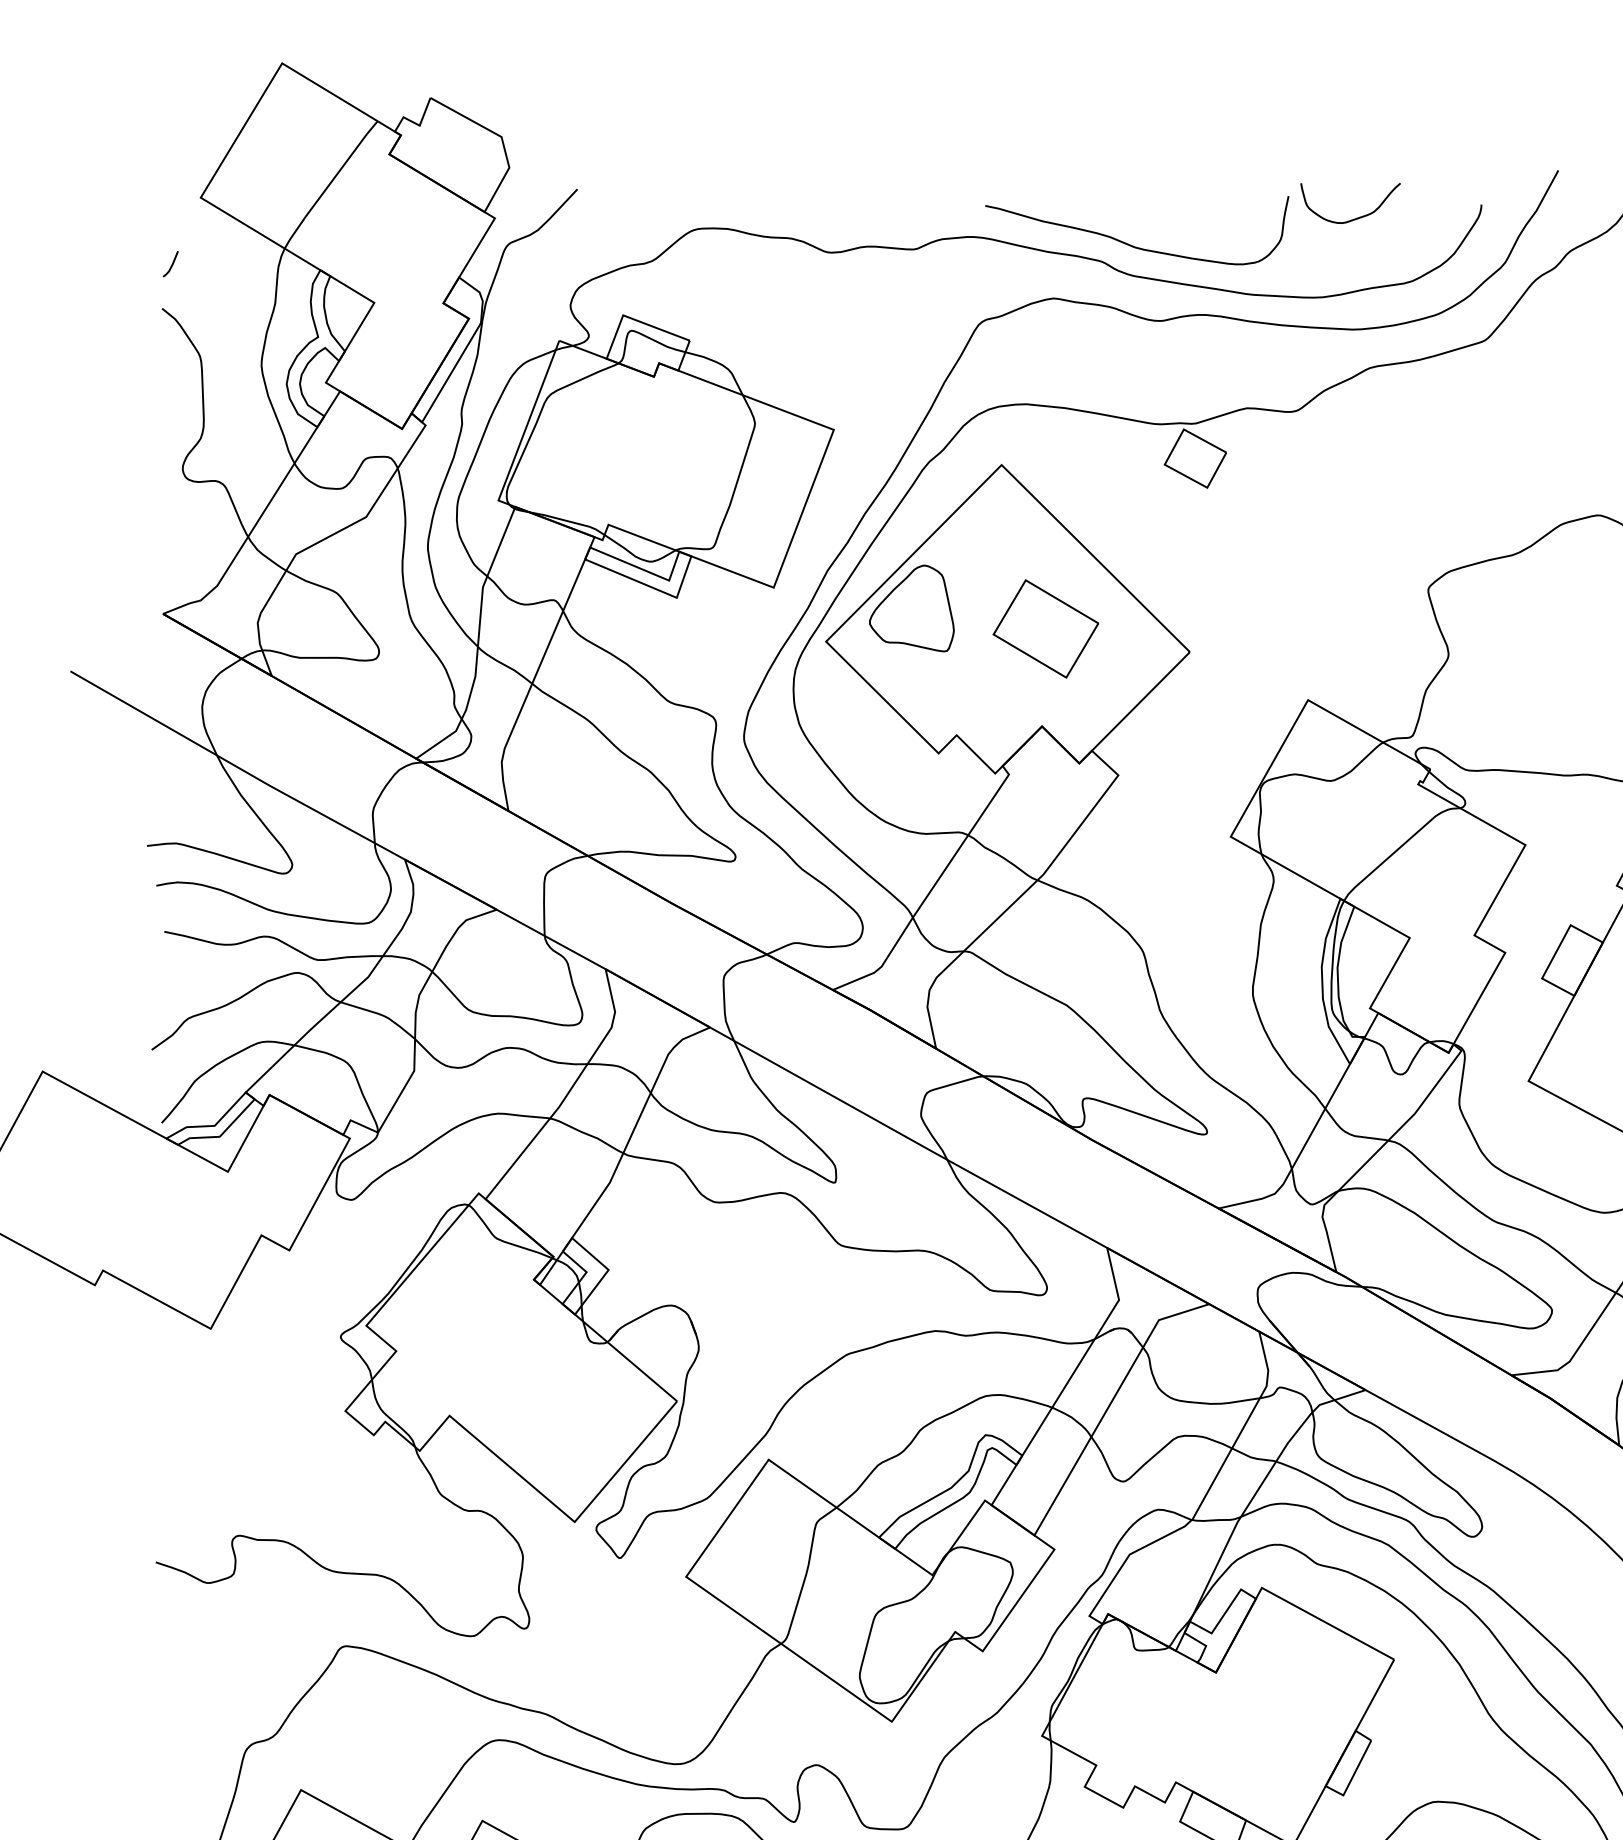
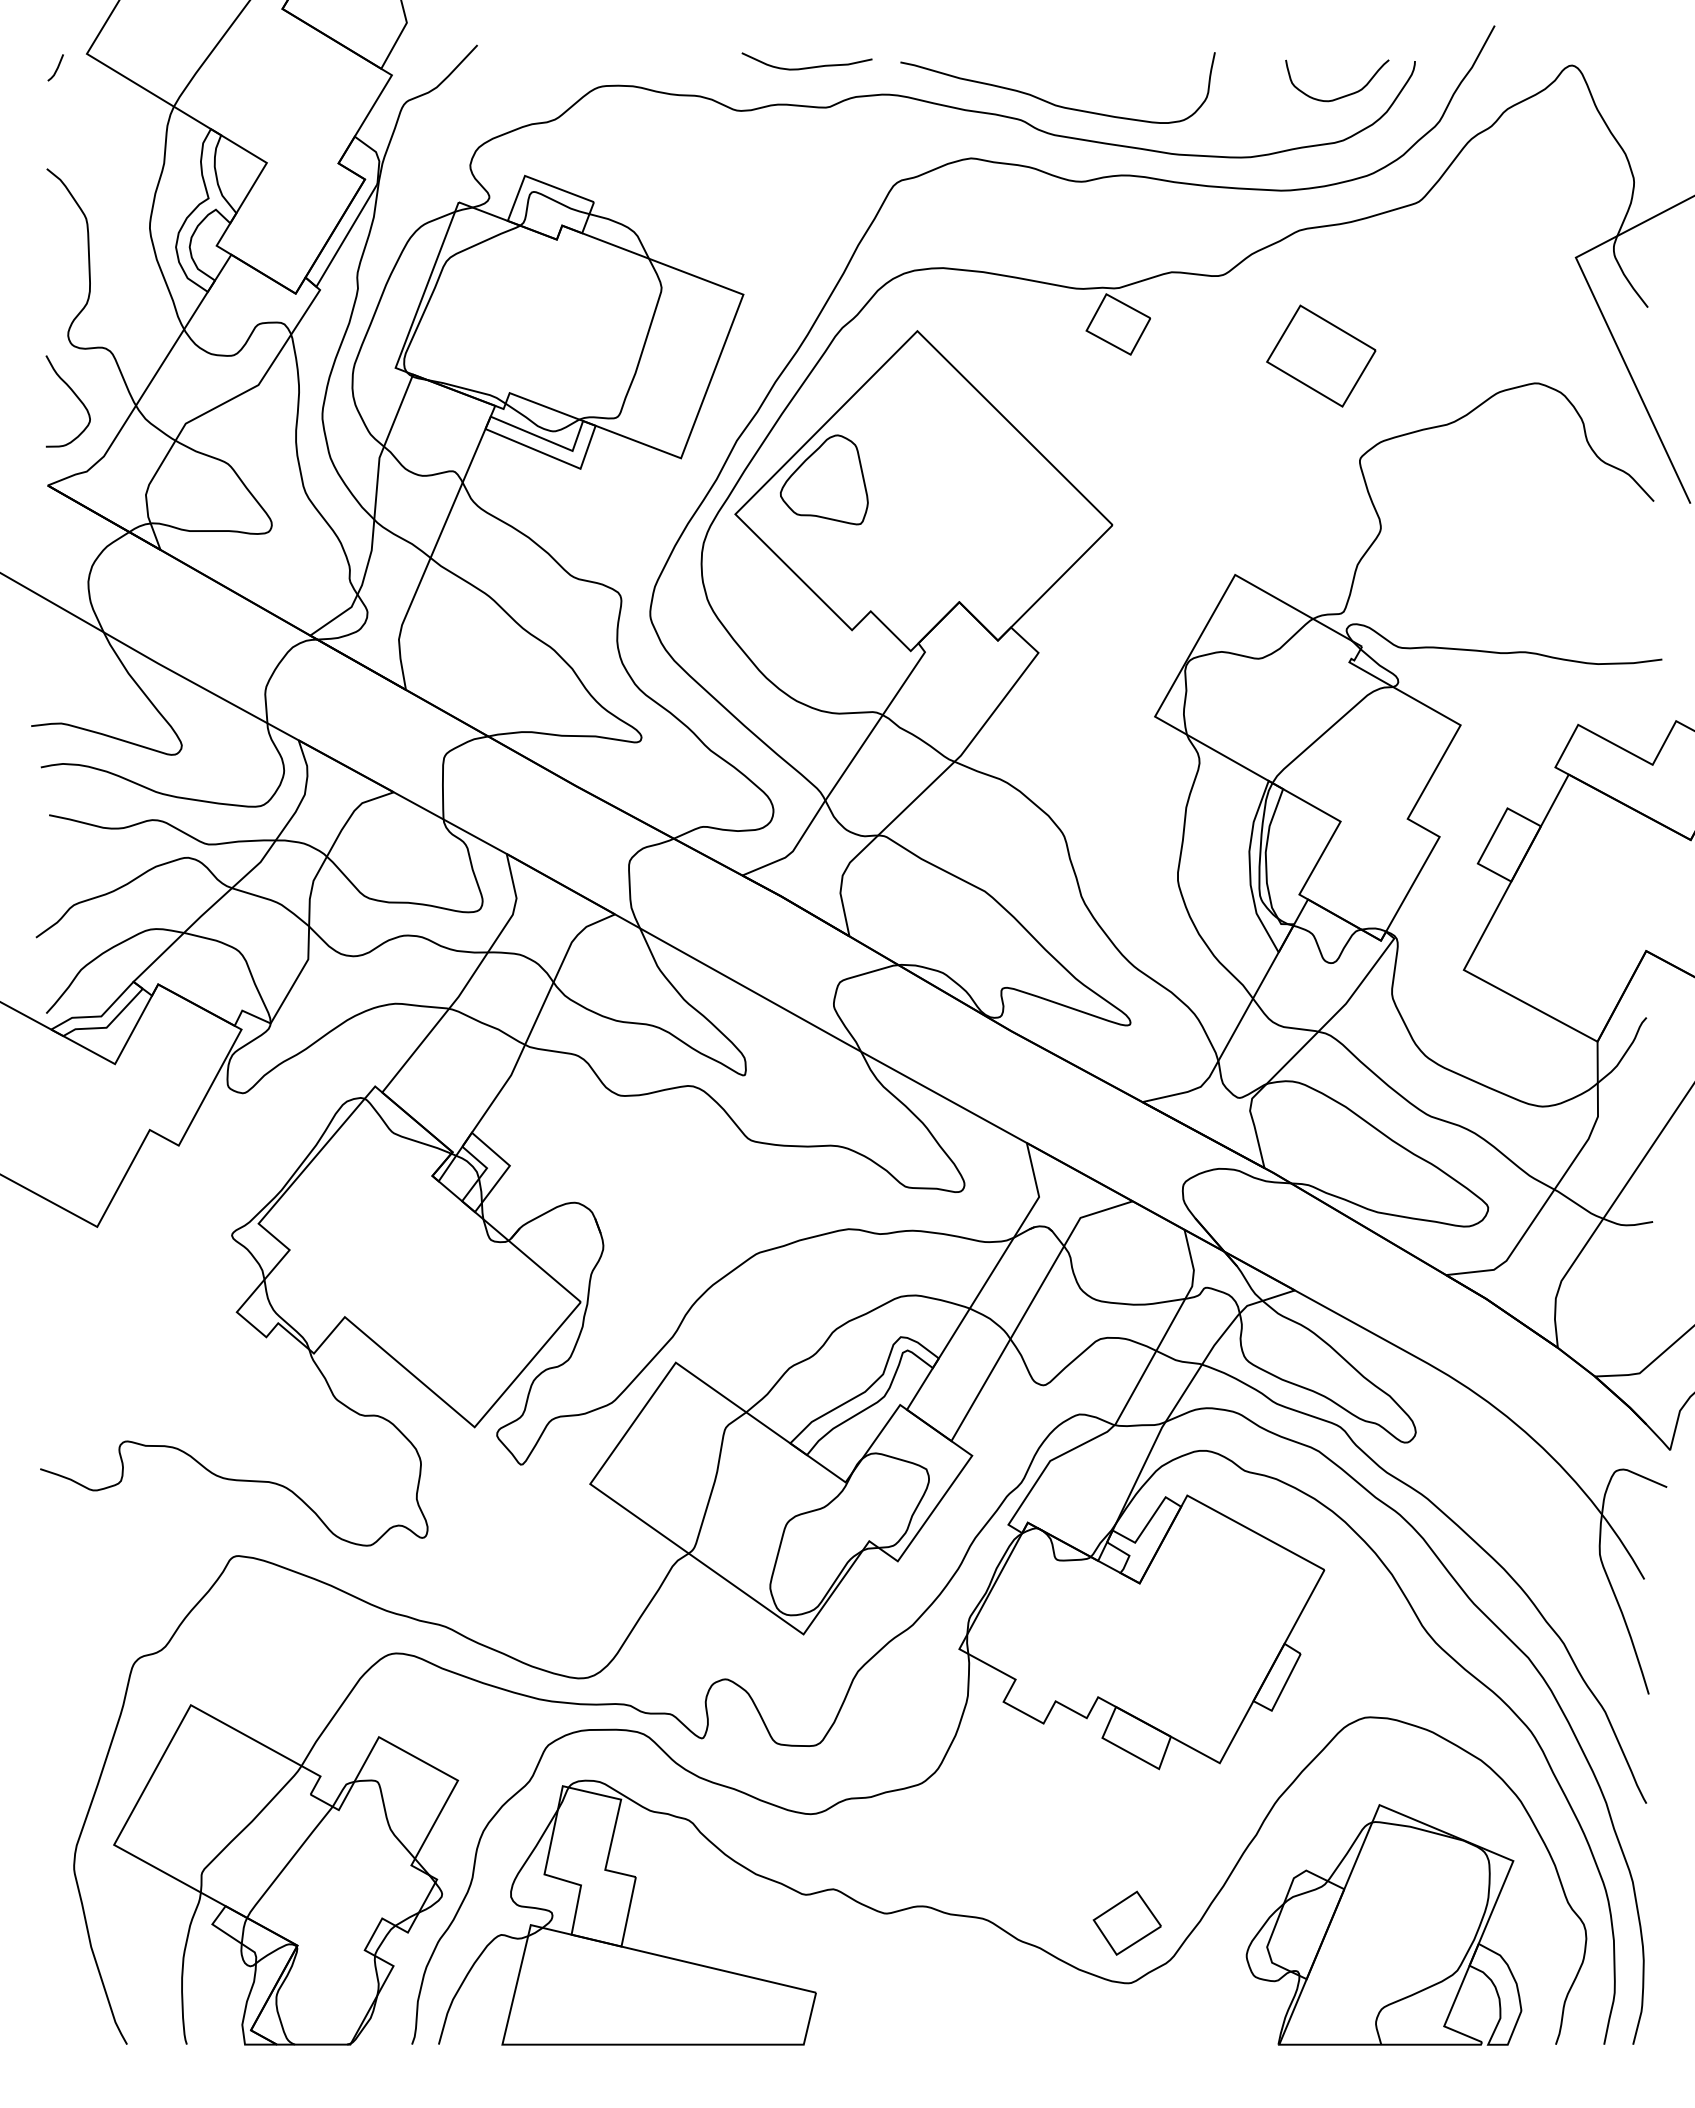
curve: (894, 210) -> (806, 67), added
curve: (1356, 217) -> (1343, 95), moved
line: (171, 264) -> (56, 68), moved
curve: (189, 528) -> (75, 396), added
part: (1046, 628) -> (1321, 355), moved

